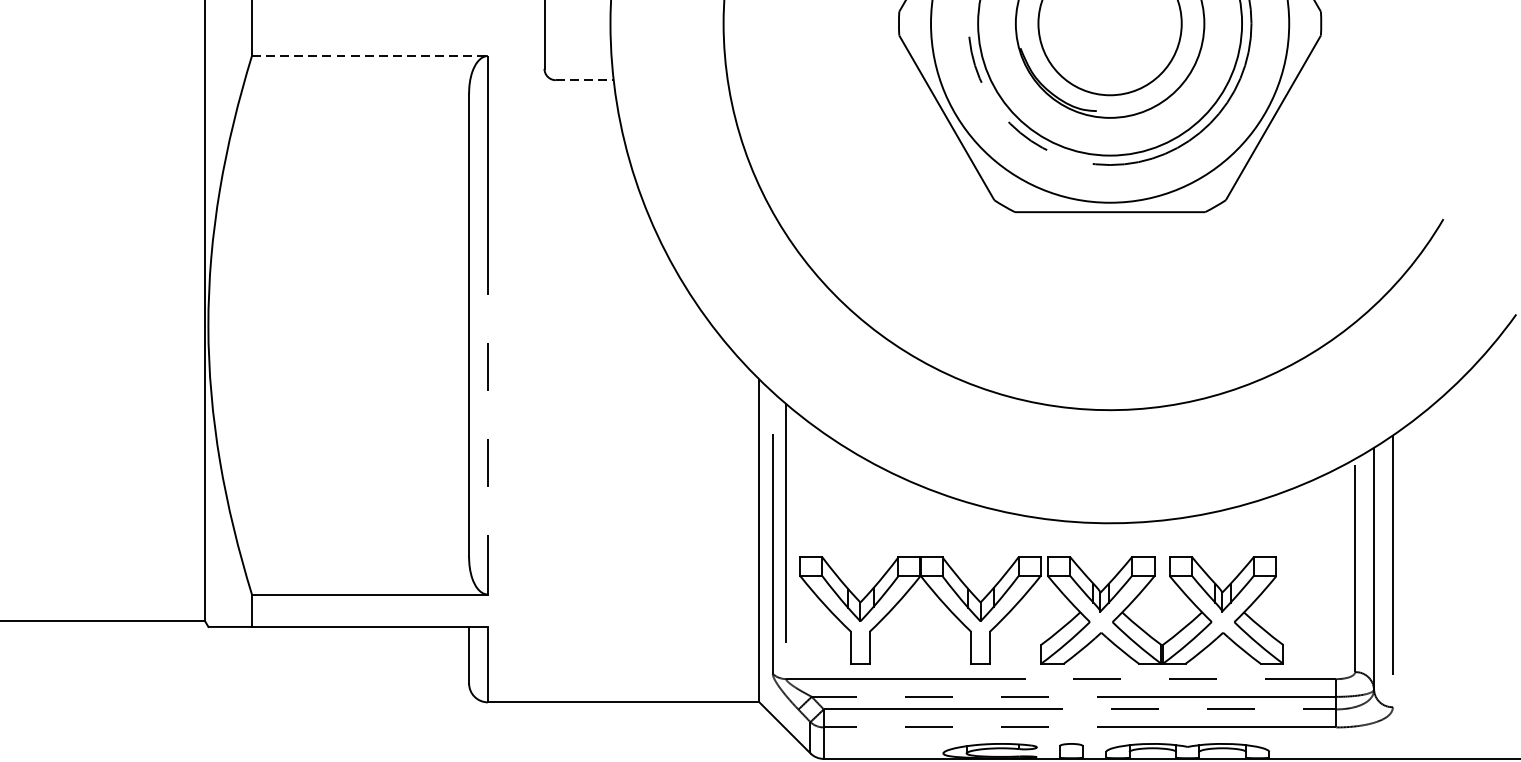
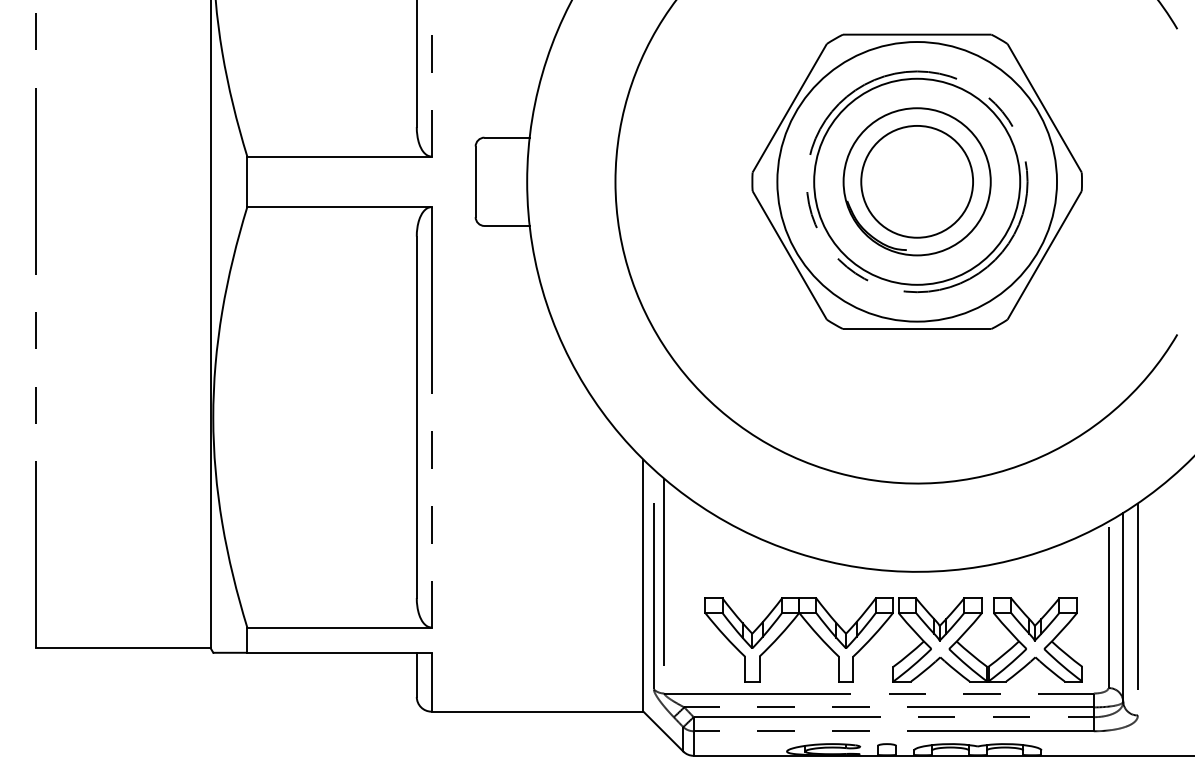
line: (370, 56) -> (339, 207), dashed -> solid
line: (585, 79) -> (507, 225), dashed -> solid
part: (1027, 594) -> (882, 627), moved

